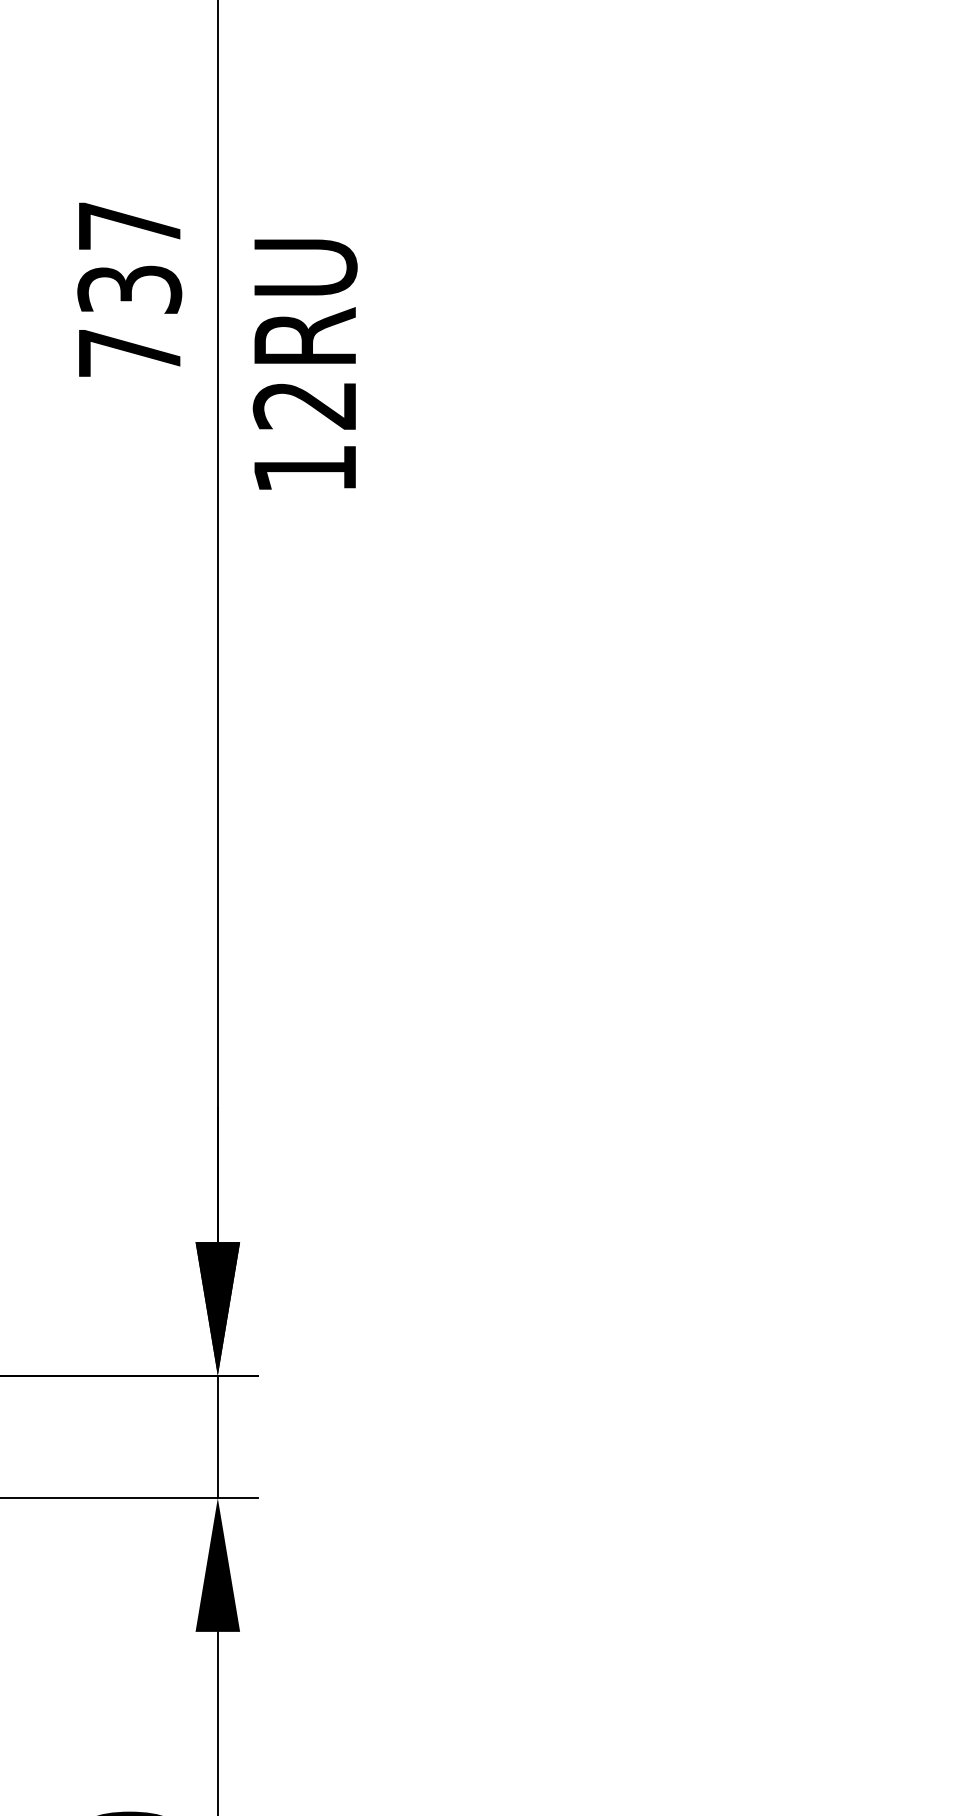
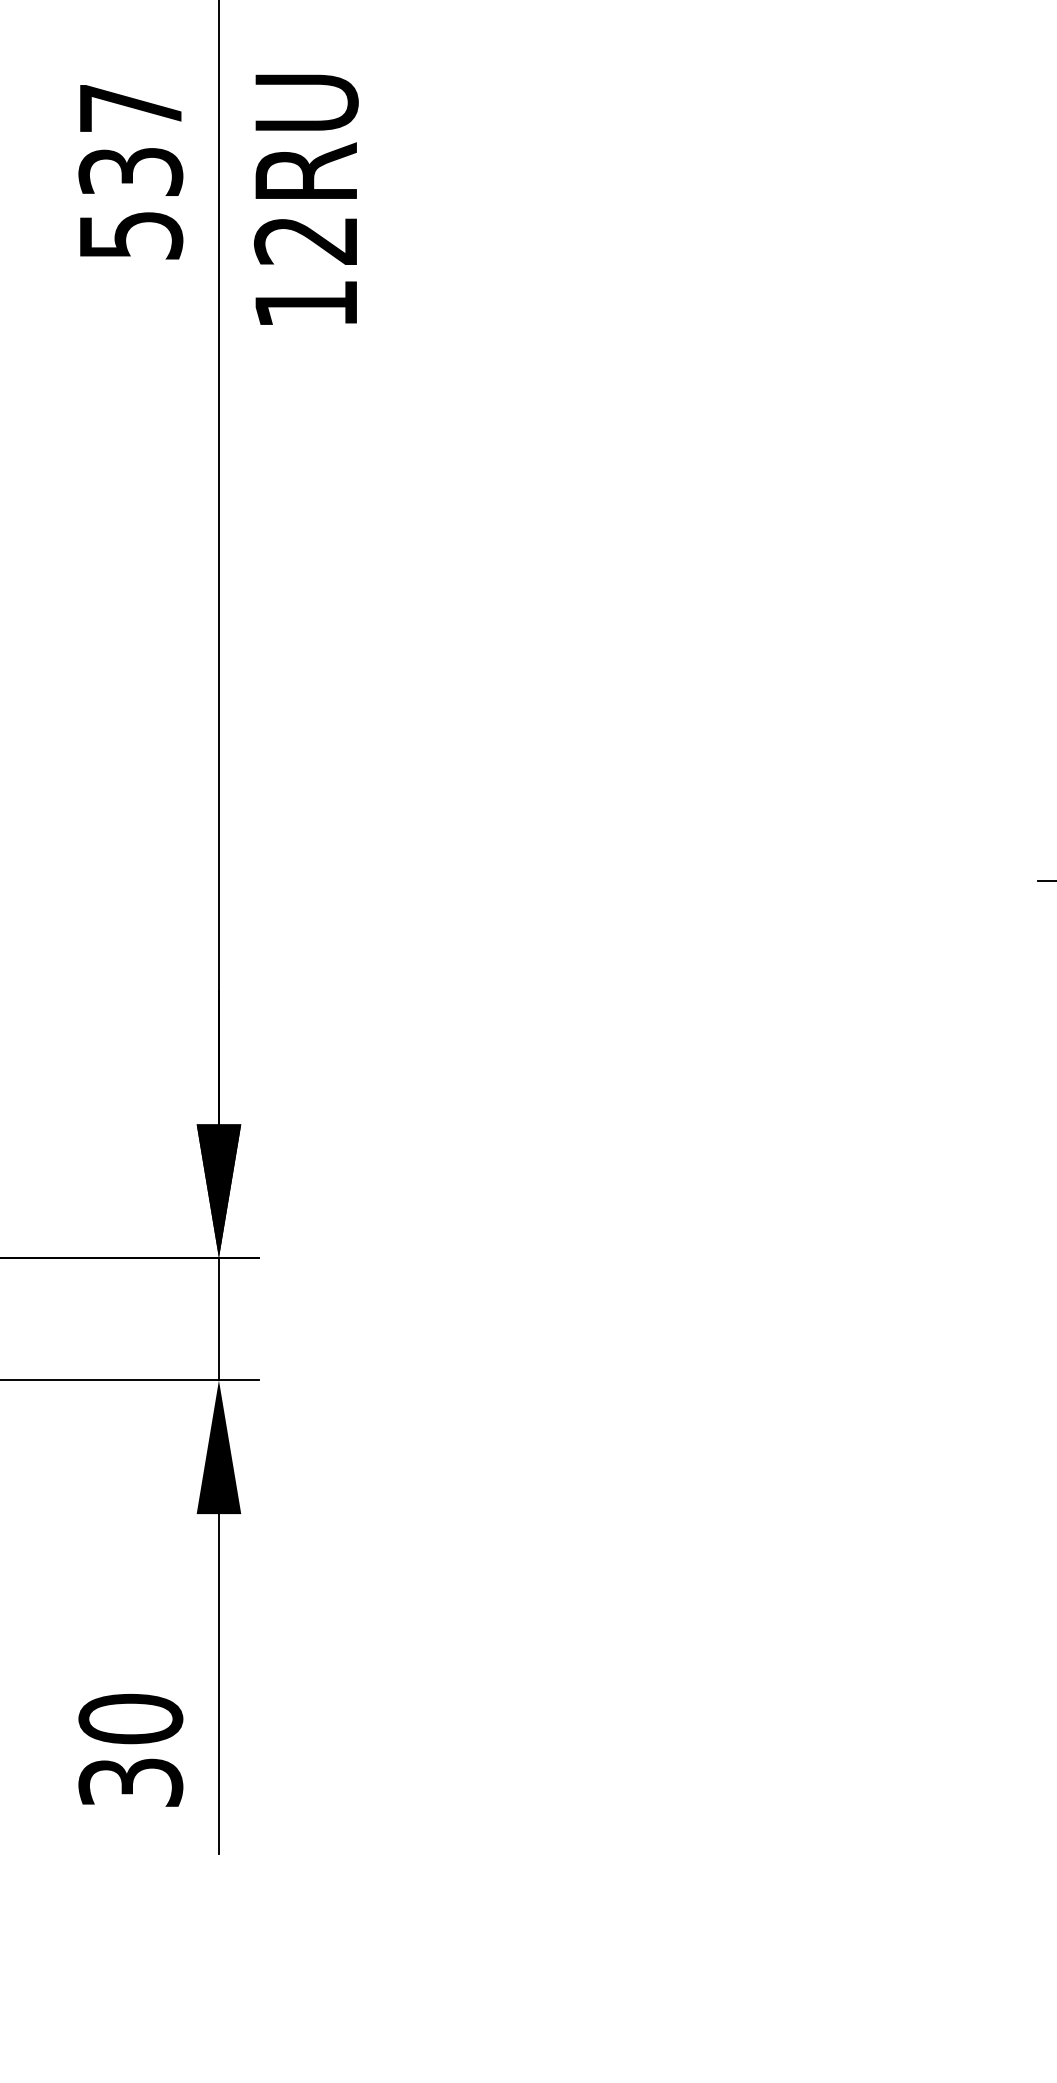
text: (130, 353) -> (131, 235), 737 -> 537
text: (305, 364) -> (306, 199), moved

